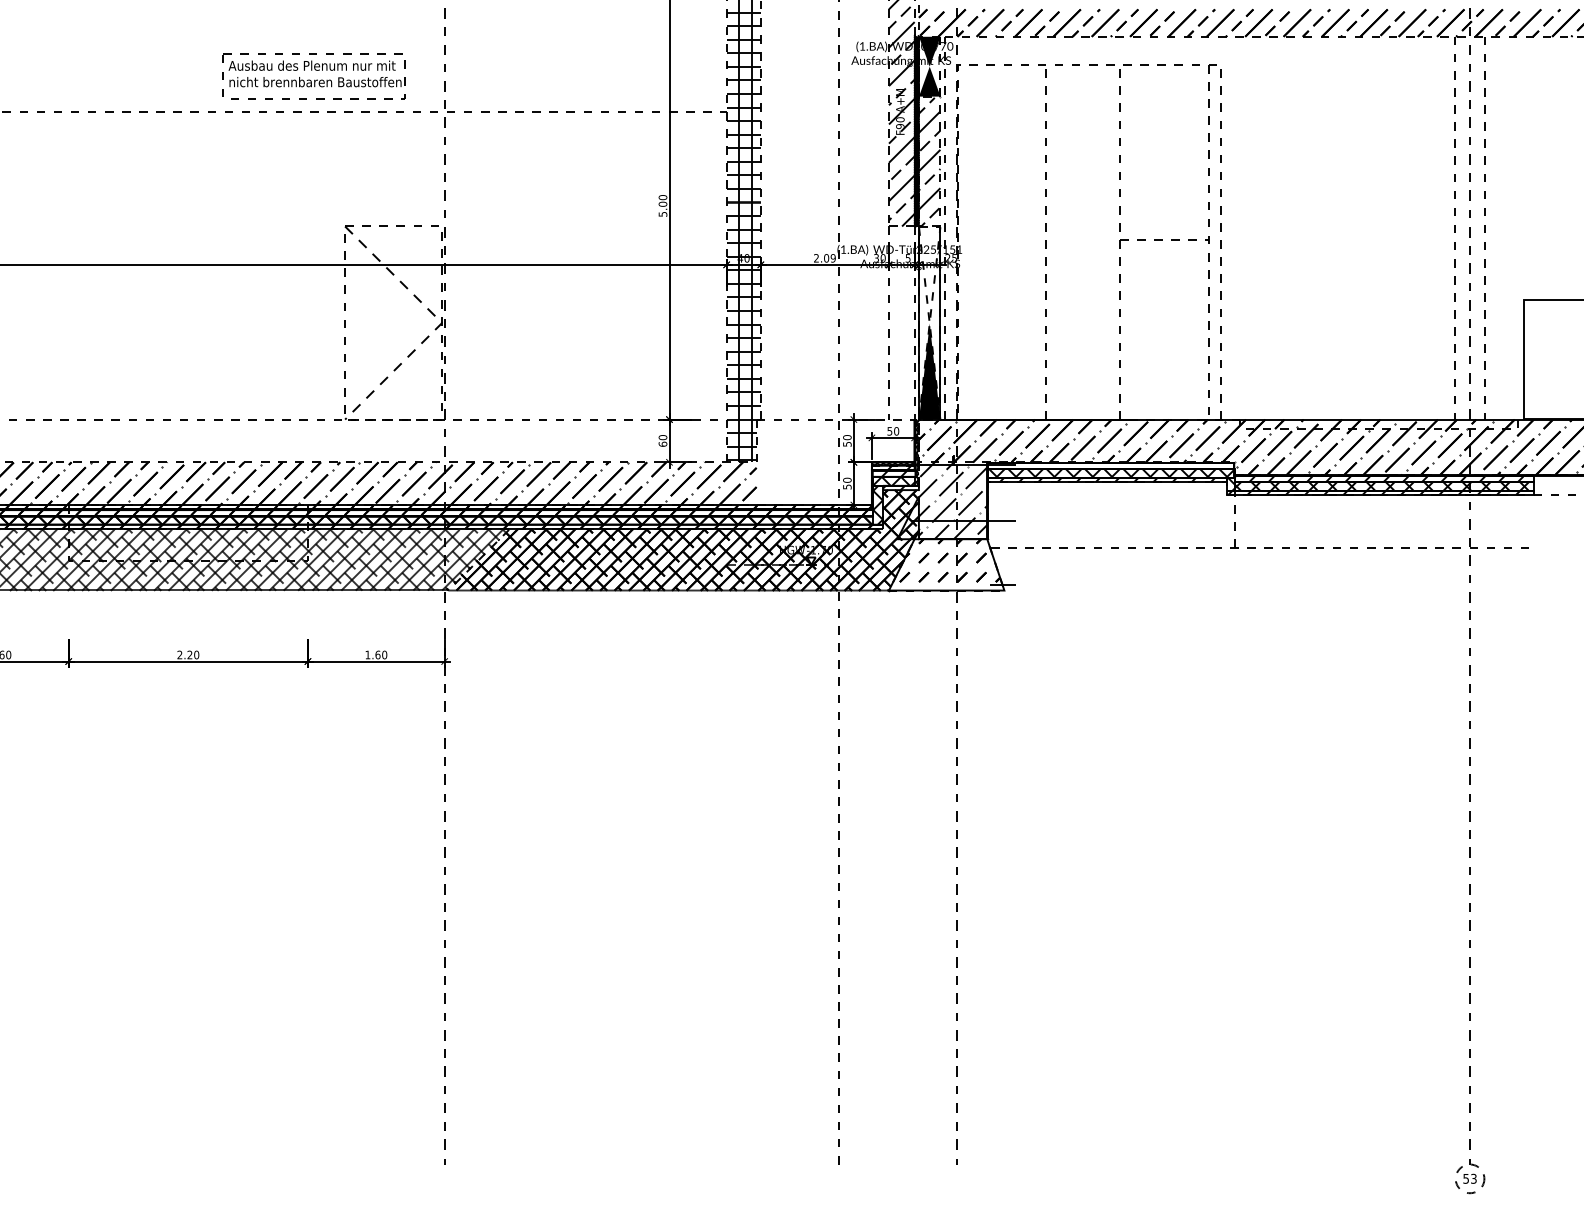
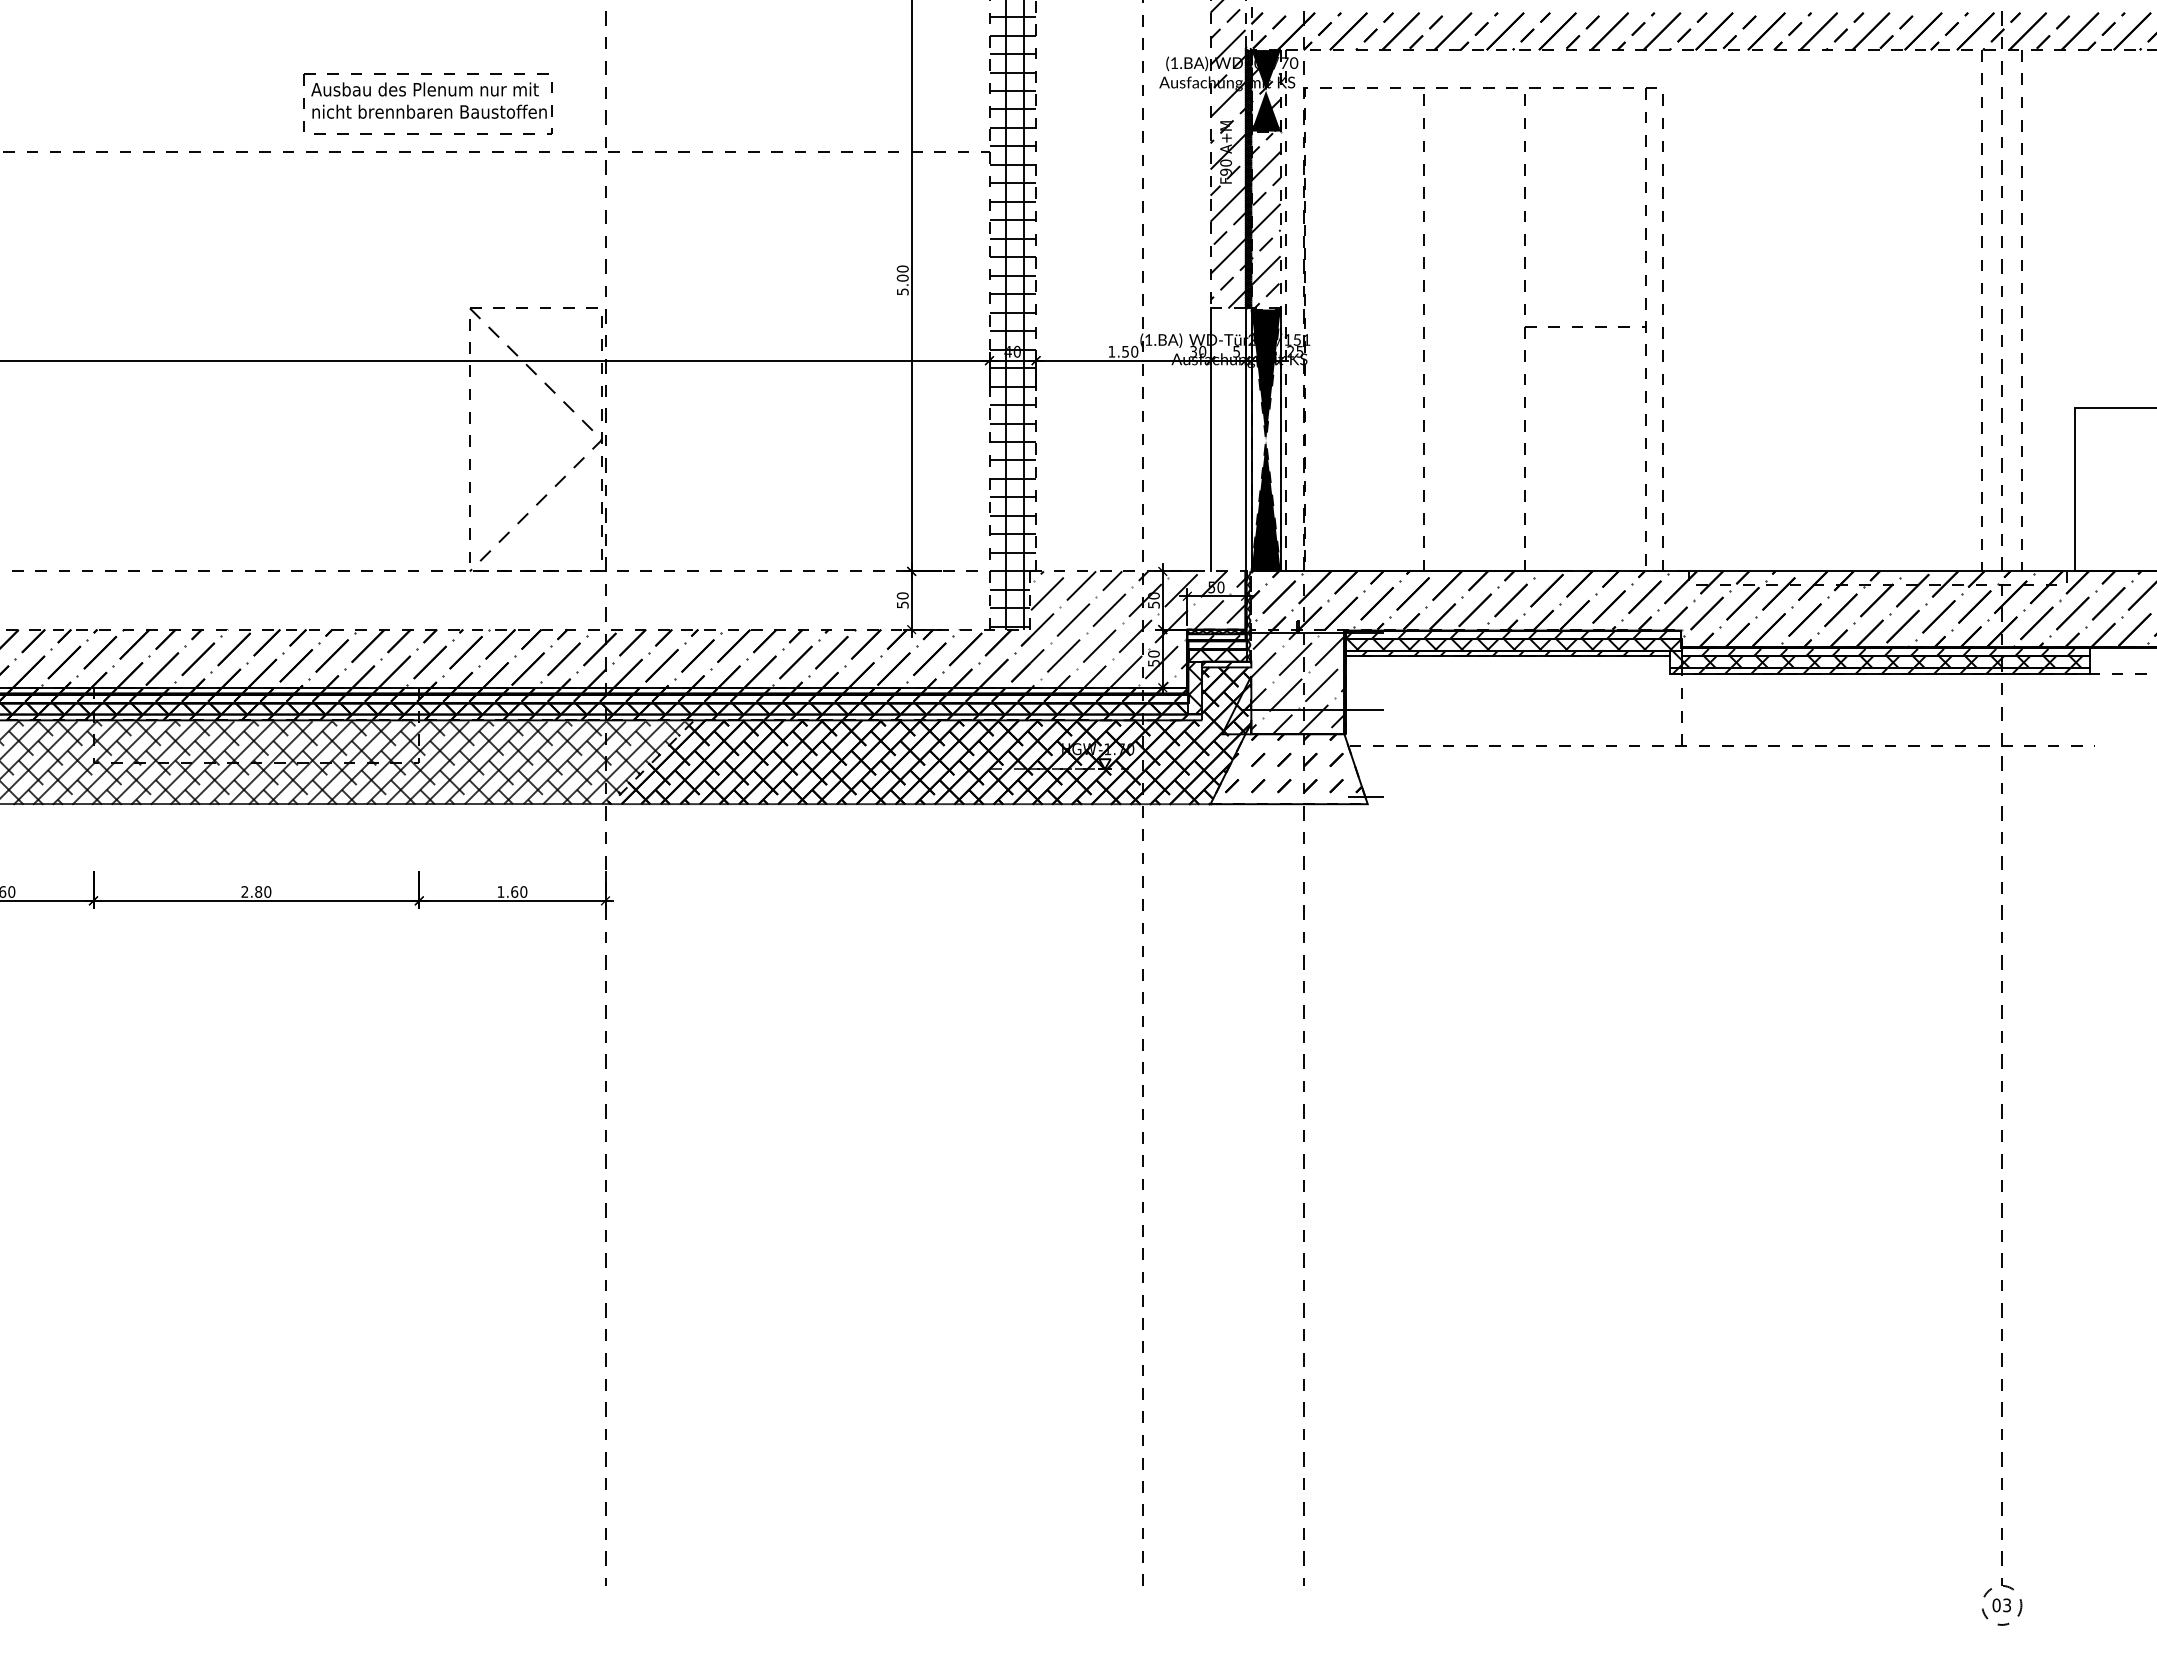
hatch: (929, 66) -> (1265, 90), added
text: (825, 258) -> (1123, 351), 2.09 -> 1.50
fill: (929, 275) -> (1265, 374), added
line: (888, 323) -> (1210, 440), dashed -> solid
line: (914, 323) -> (1245, 440), dashed -> solid
text: (662, 443) -> (902, 604), 60 -> 50
hatch: (835, 462) -> (1137, 629), added
hatch: (1106, 465) -> (1506, 634), added
text: (189, 654) -> (258, 891), 2.20 -> 2.80
text: (1466, 1178) -> (1996, 1605), 53 -> 03

